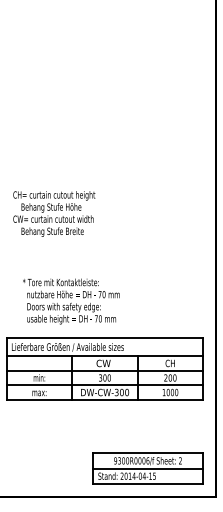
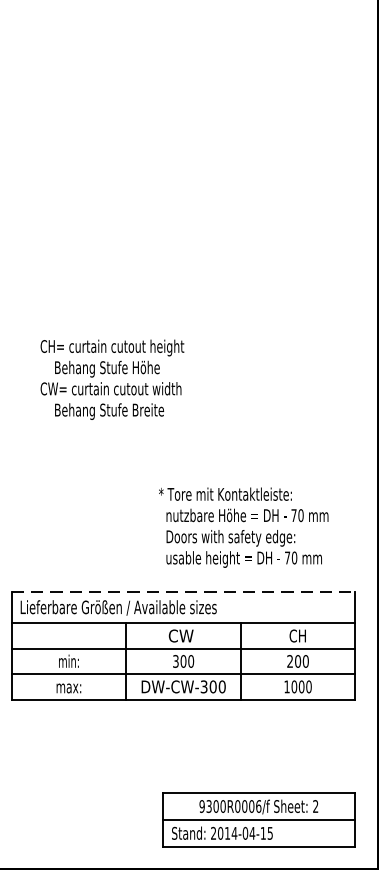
text: (54, 213) -> (112, 378), moved
text: (71, 301) -> (243, 527), moved
line: (105, 338) -> (184, 592), solid -> dashed

